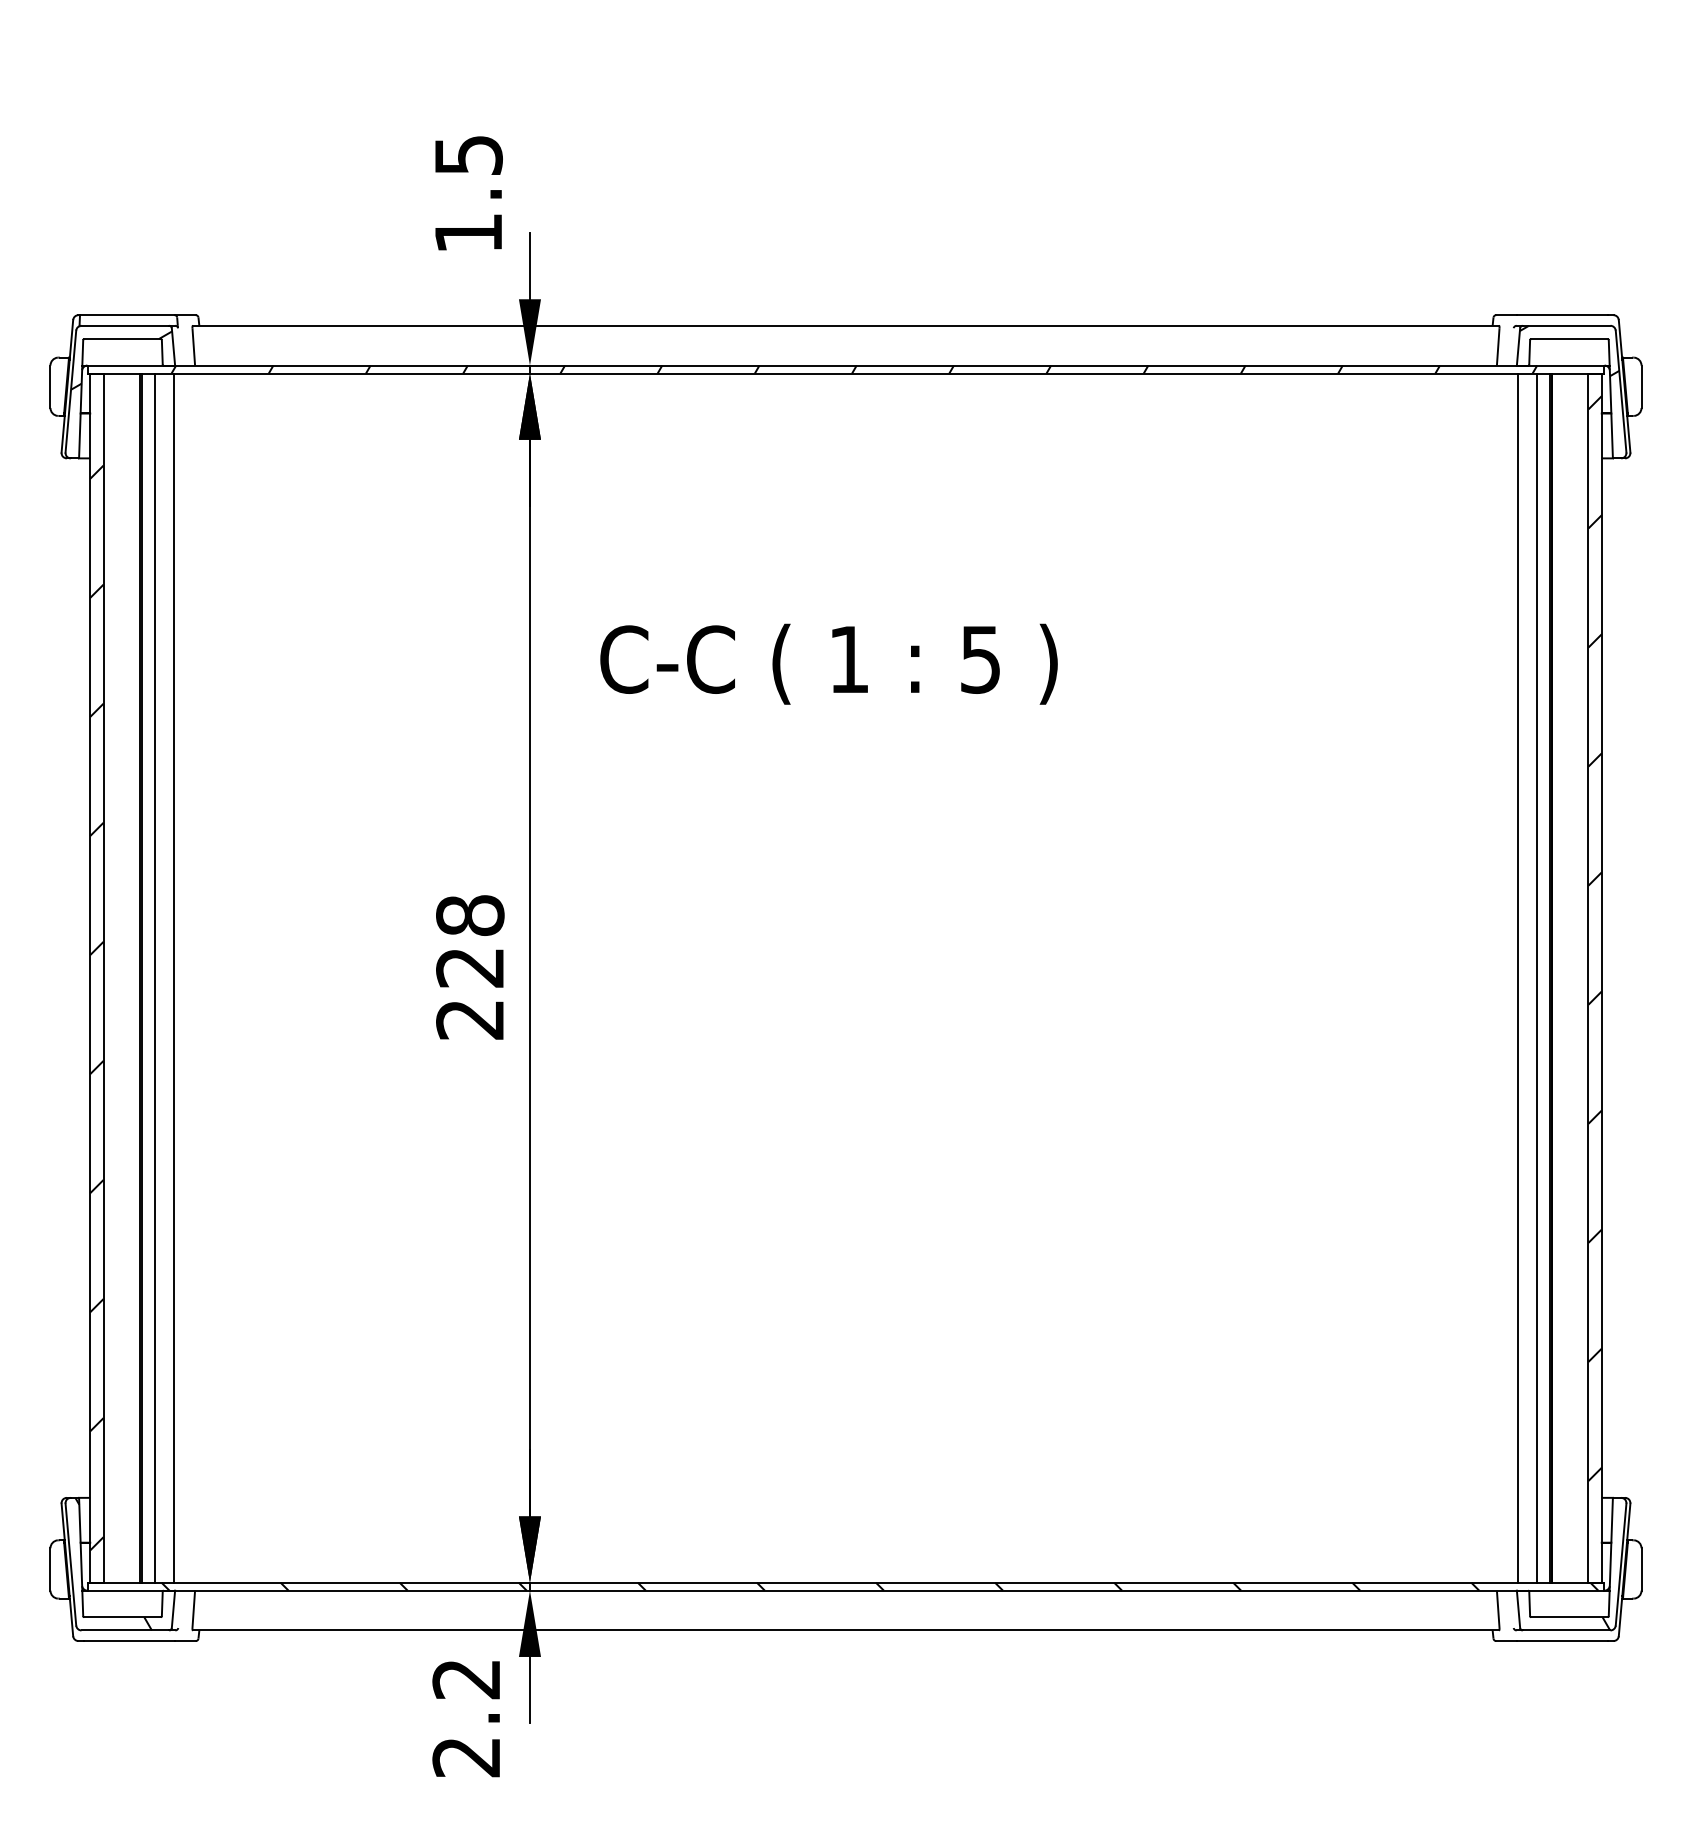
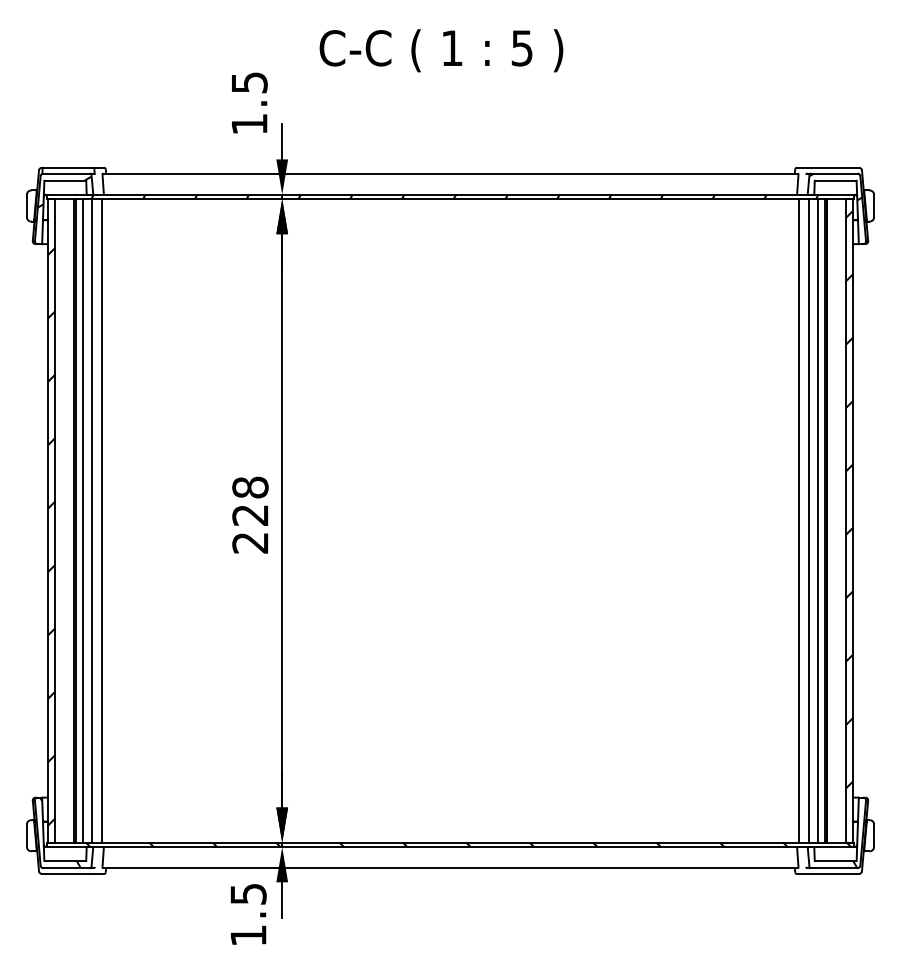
text: (829, 663) -> (441, 50), moved
line: (190, 977) -> (101, 520), added
line: (1501, 977) -> (799, 520), added
text: (466, 1719) -> (248, 915), 2.2 -> 1.5

